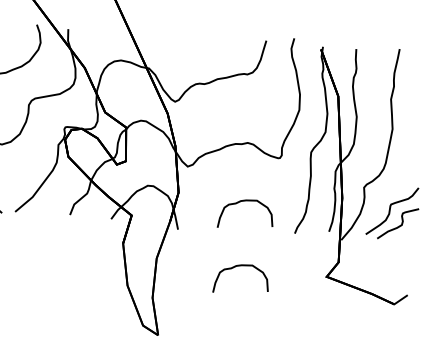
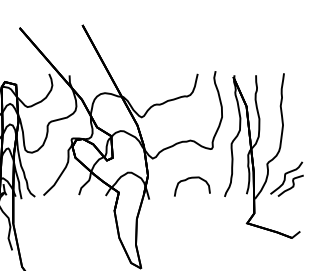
curve: (237, 267) -> (189, 221), removed

